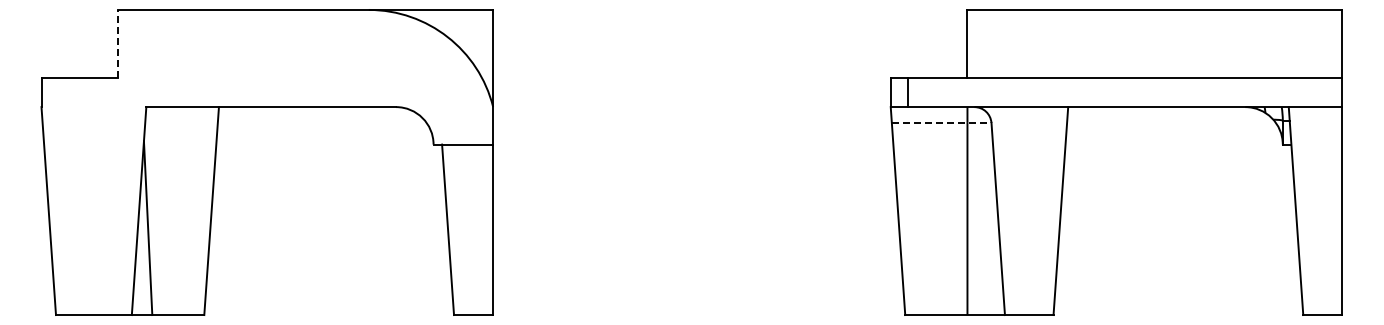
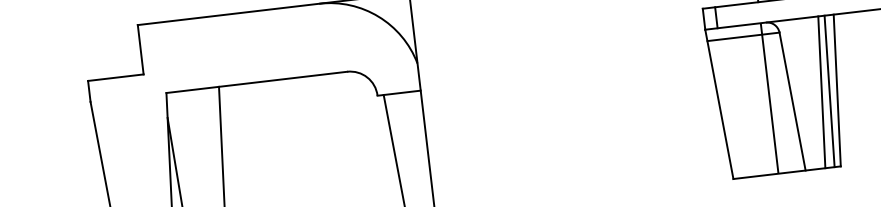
line: (118, 43) -> (140, 49), dashed -> solid
line: (941, 122) -> (743, 36), dashed -> solid
line: (1039, 211) -> (821, 92), added
line: (1050, 211) -> (829, 91), added

